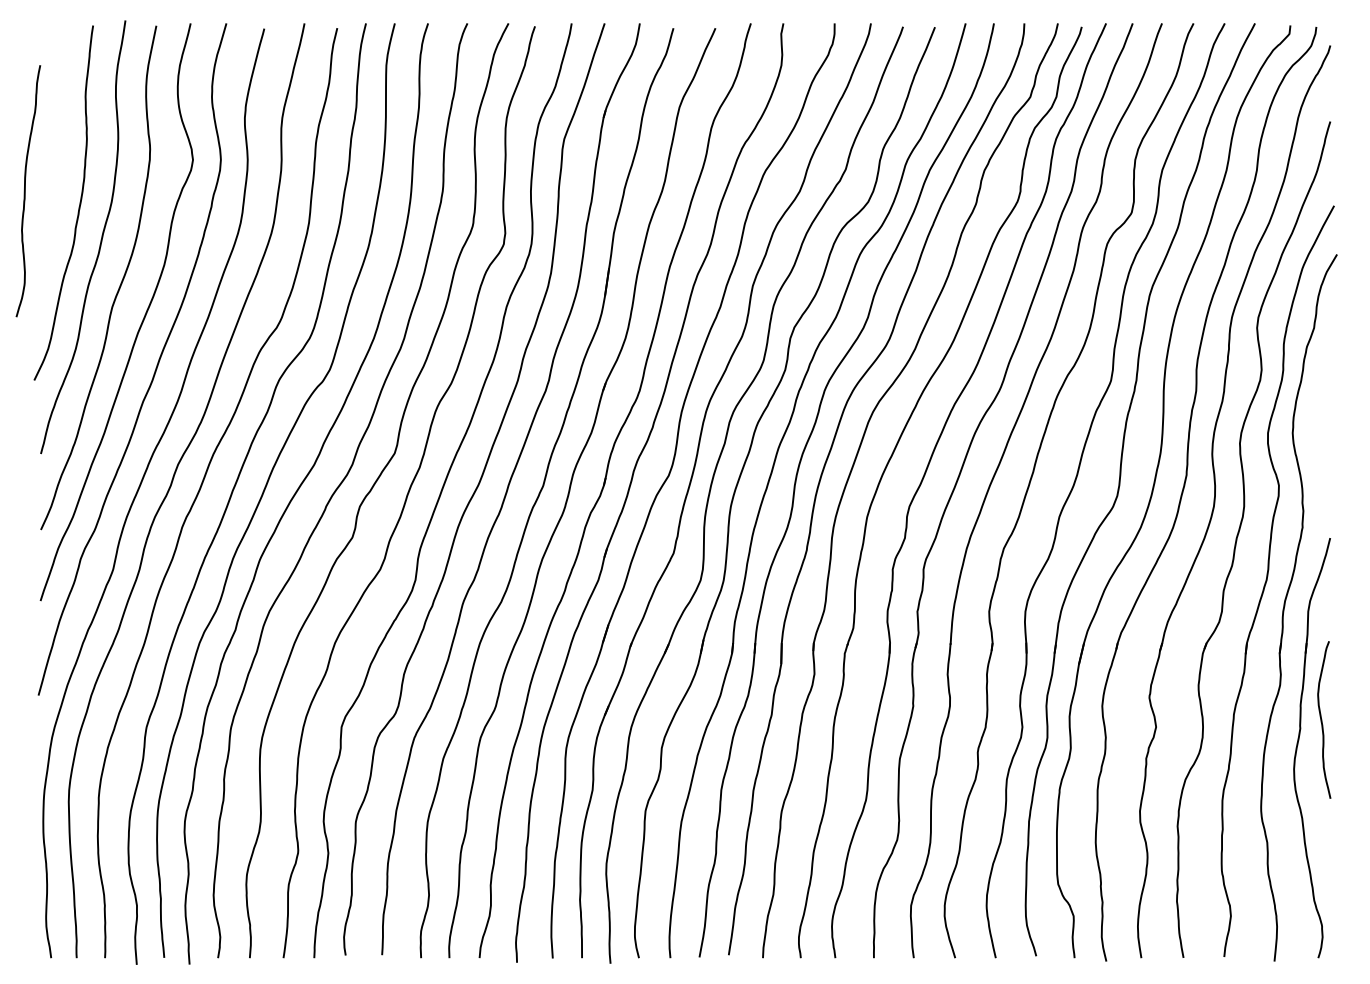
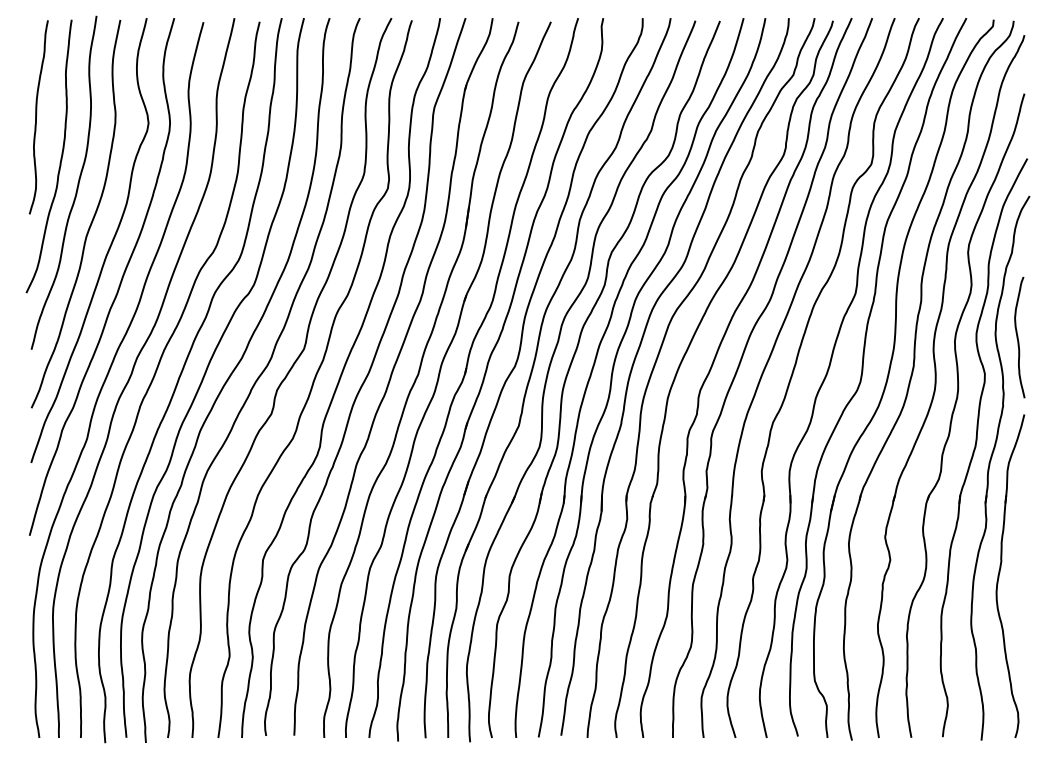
curve: (25, 191) -> (36, 117), moved
curve: (1322, 719) -> (1018, 337), moved

